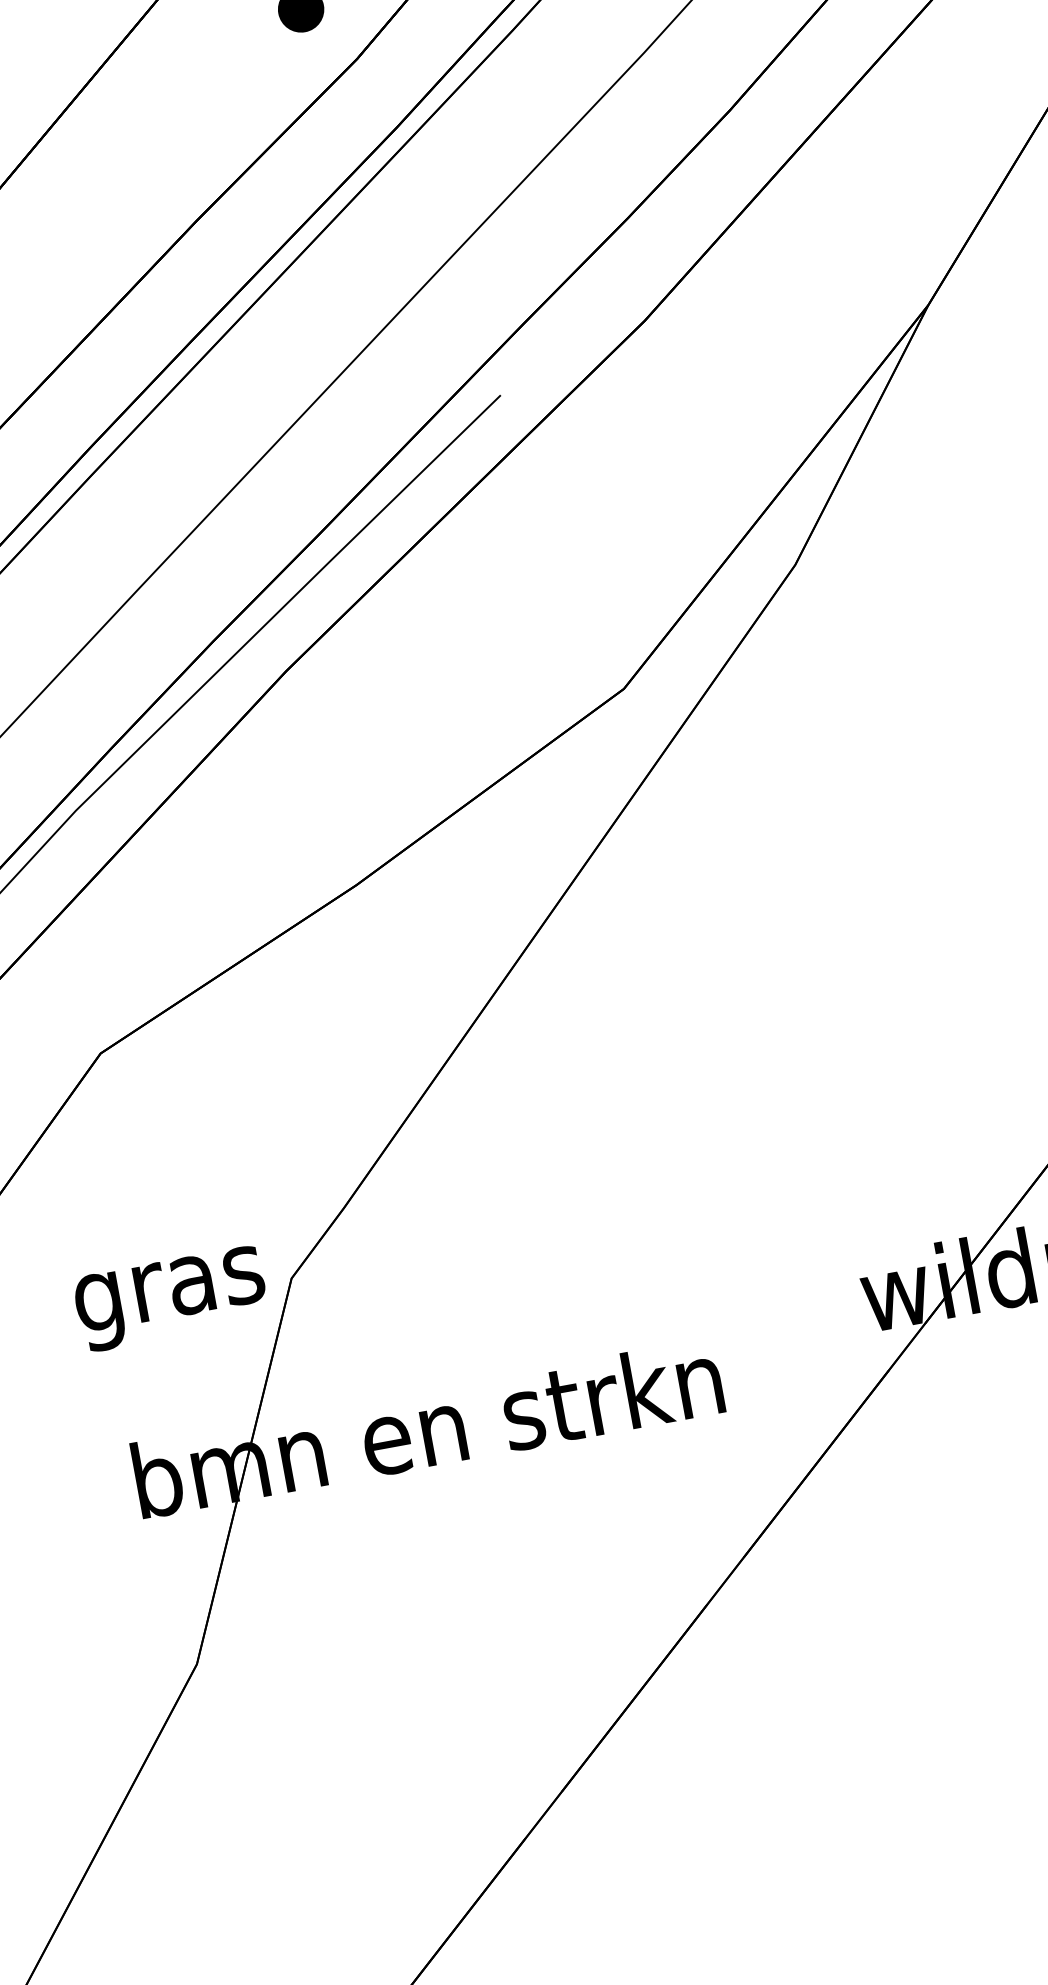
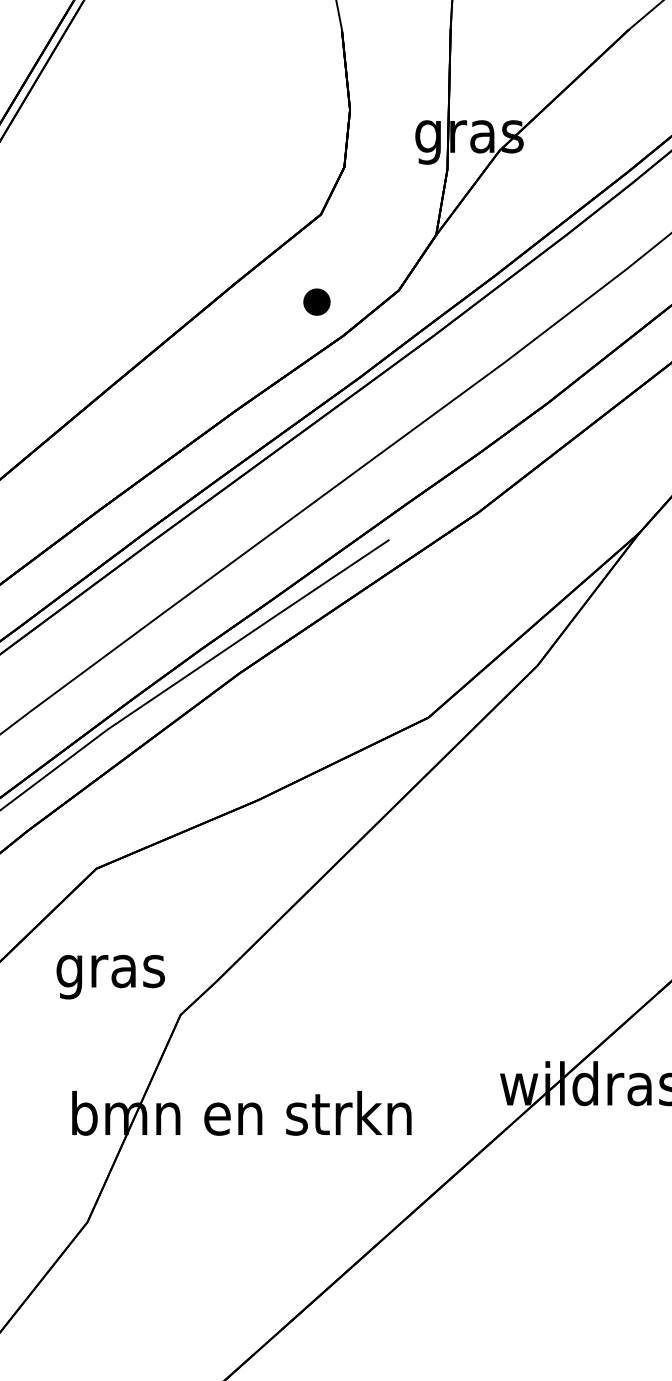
text: (170, 1299) -> (110, 977), moved

